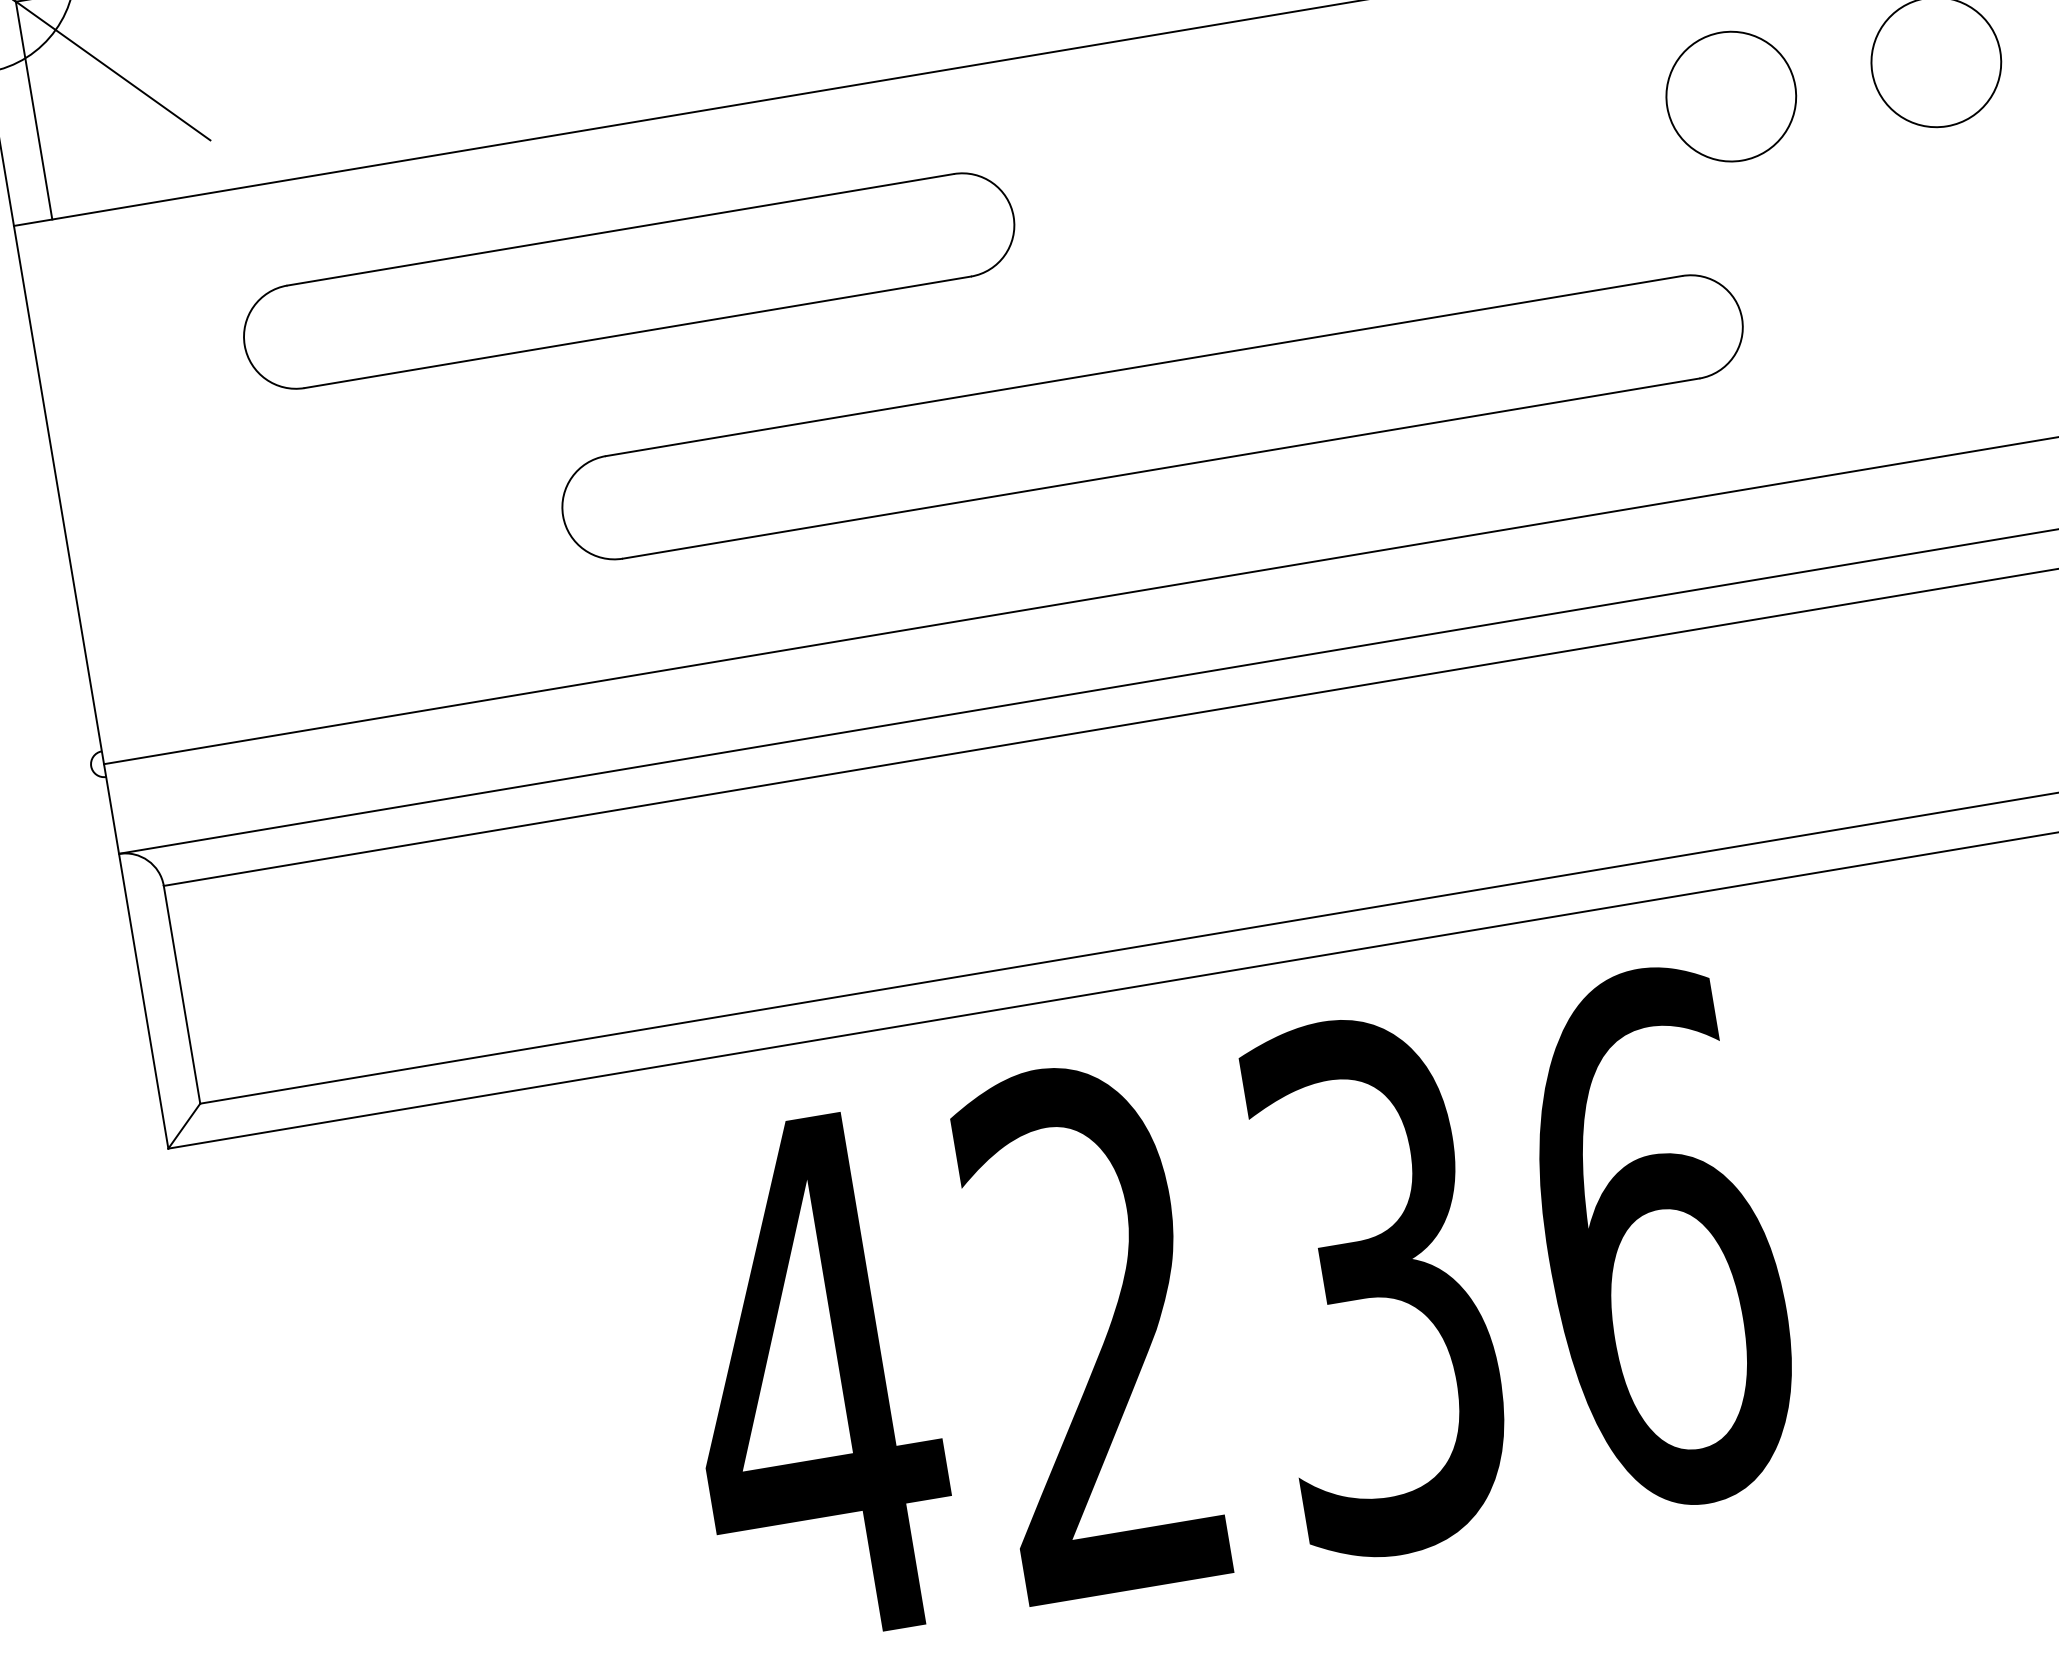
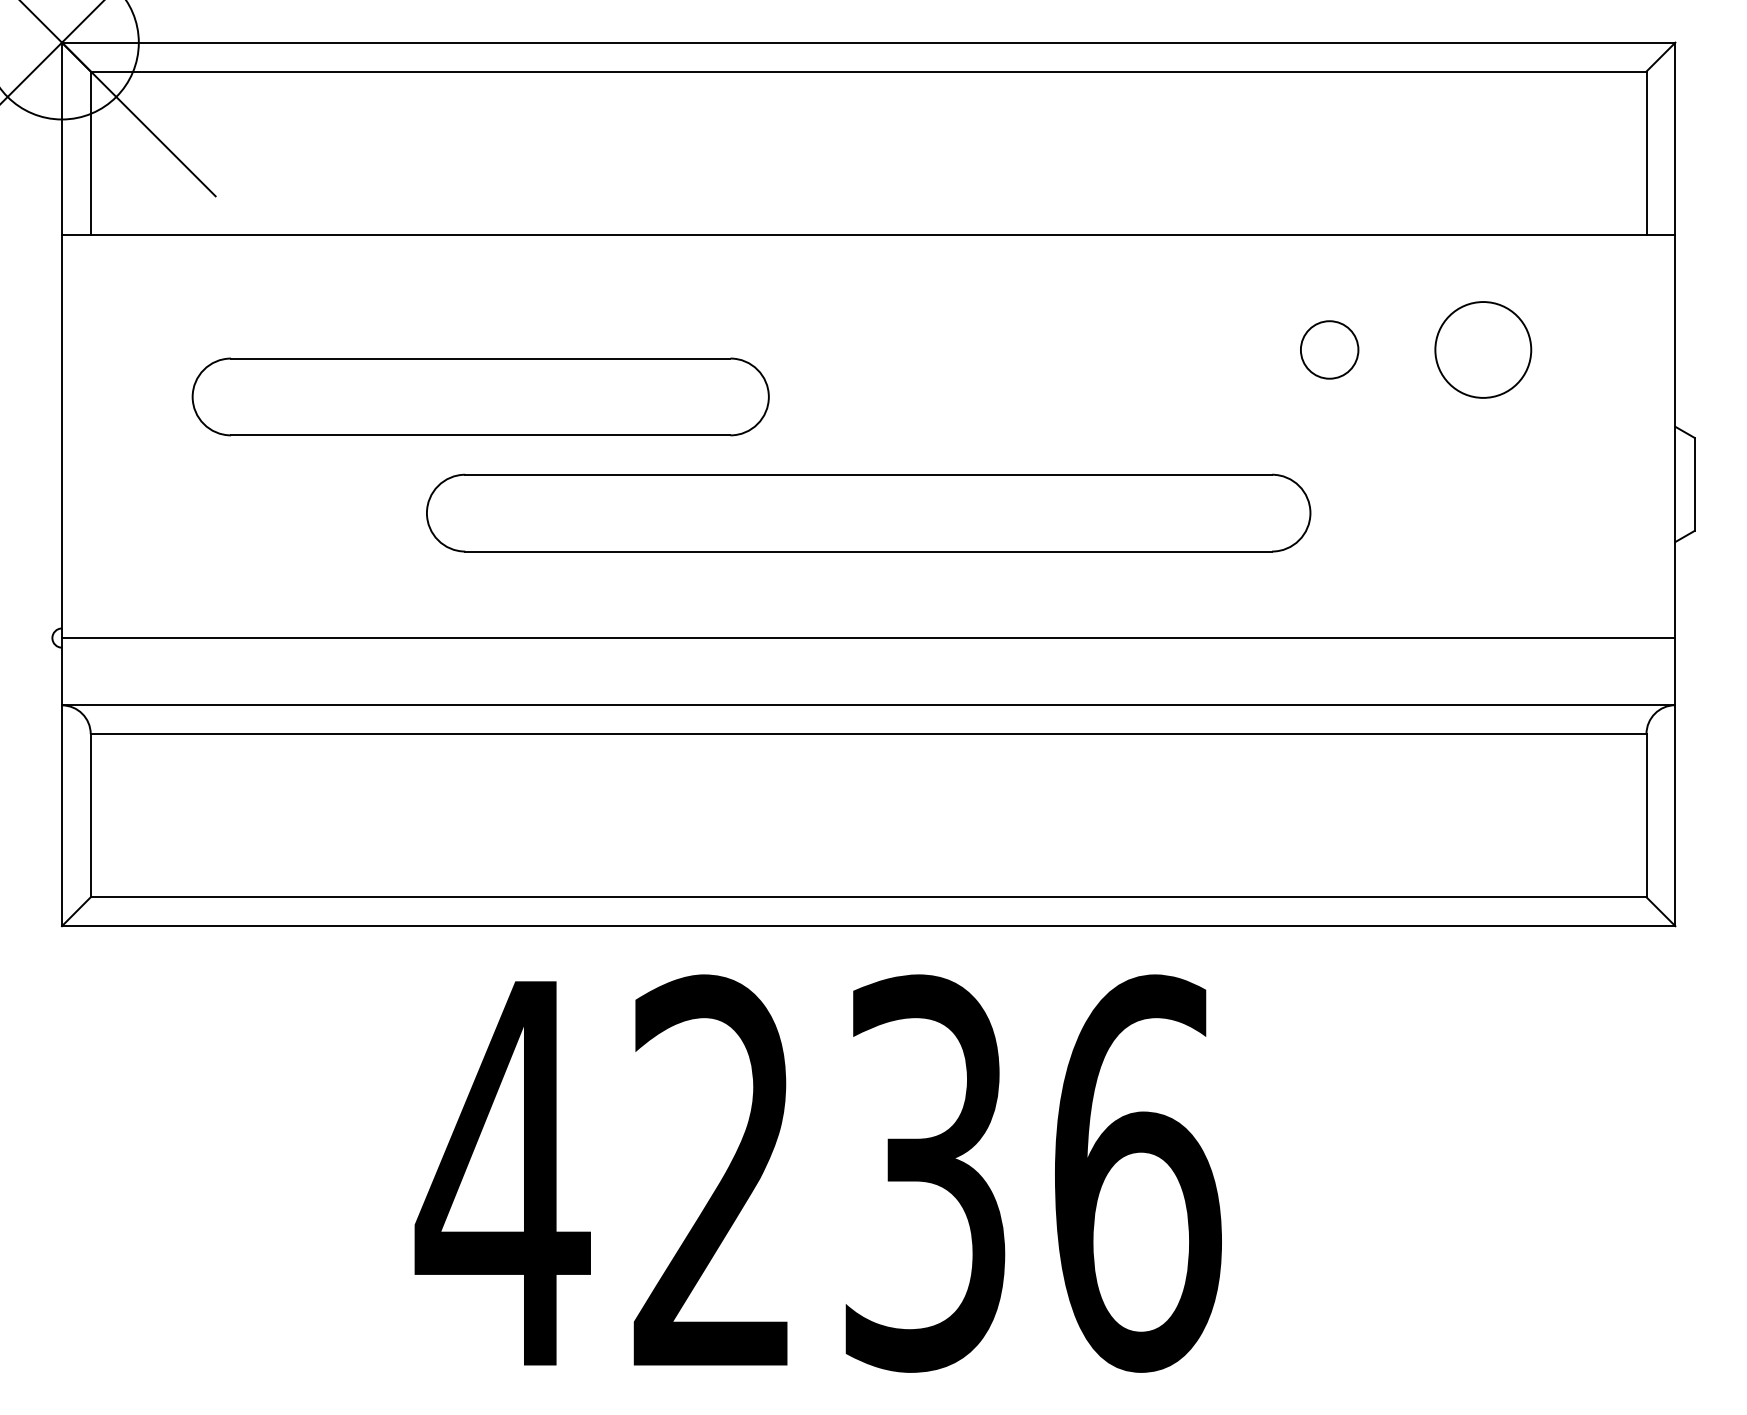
circle: (1730, 96) -> (1329, 349), size x0.6
part: (628, 280) -> (480, 396), moved

